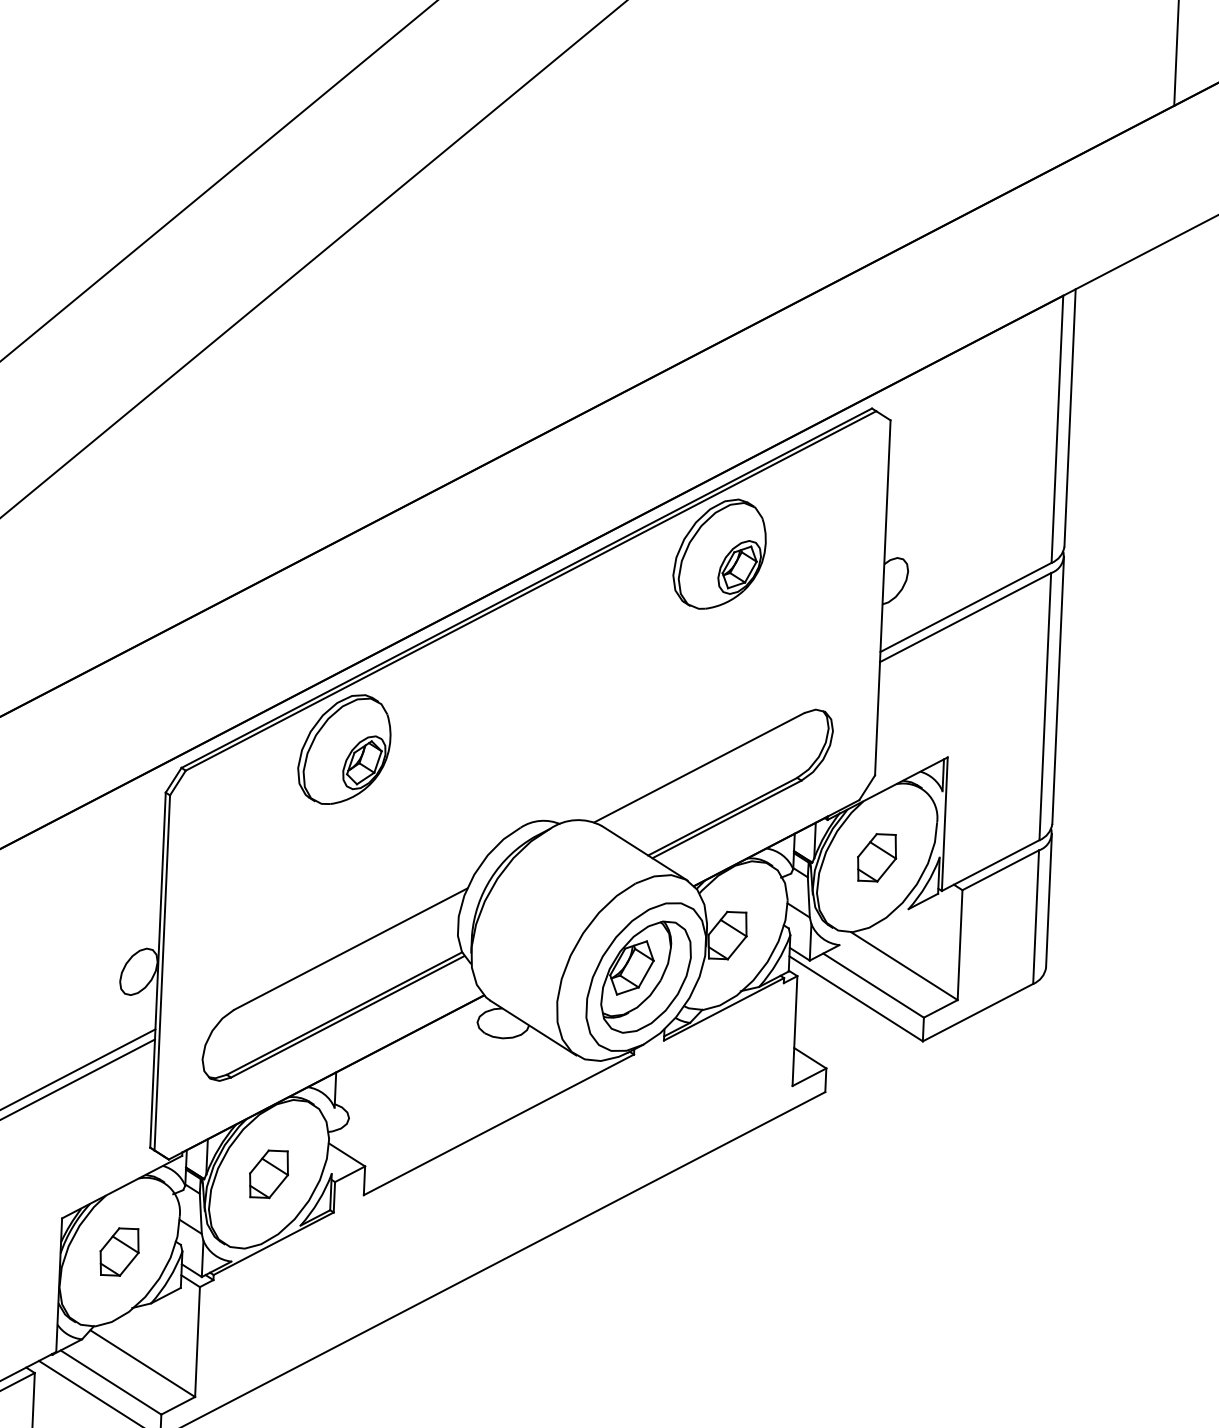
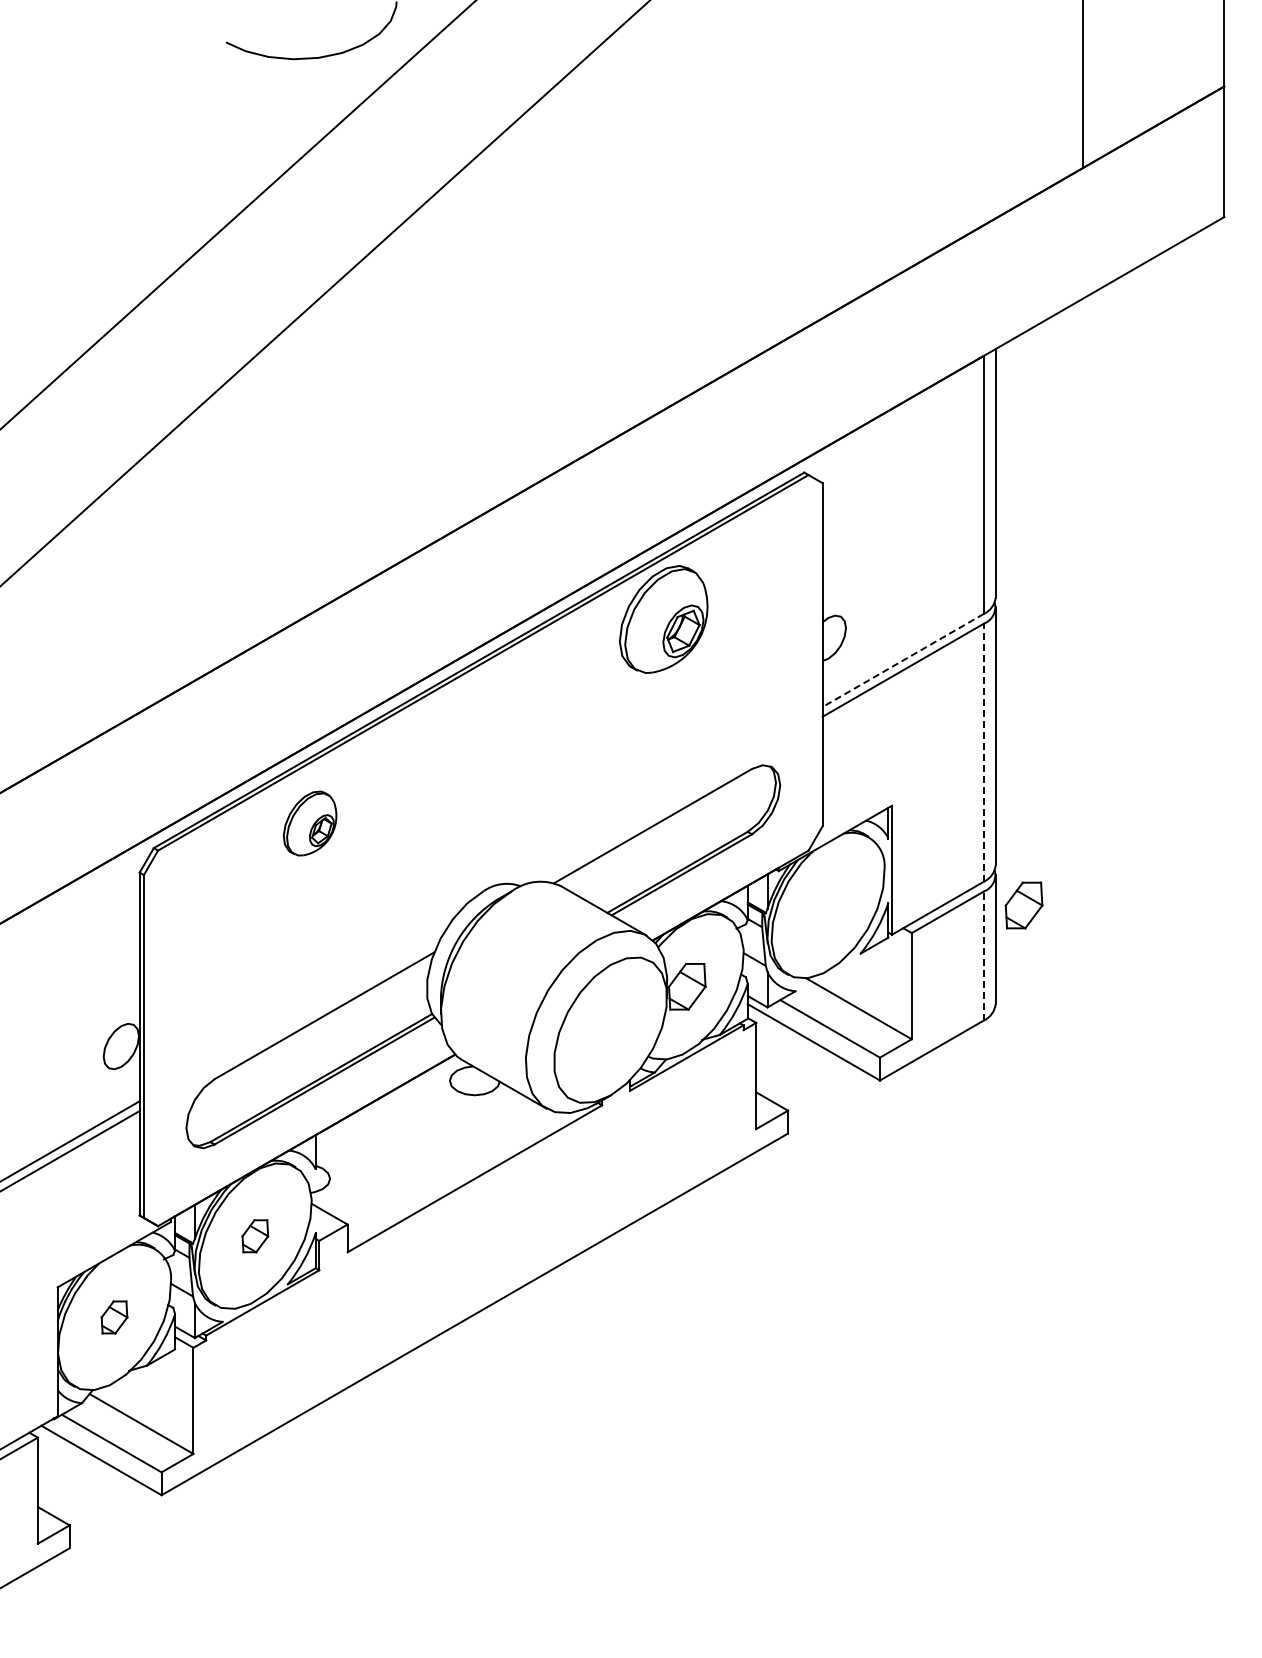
line: (965, 607) -> (902, 660), solid -> dashed
line: (1044, 706) -> (983, 752), solid -> dashed
part: (343, 749) -> (309, 823), size x0.6
part: (876, 857) -> (1023, 905), moved
line: (1035, 917) -> (983, 956), solid -> dashed
part: (646, 977) -> (610, 1030), removed
part: (269, 1174) -> (255, 1236), size x0.7
part: (119, 1252) -> (114, 1317), size x0.7

